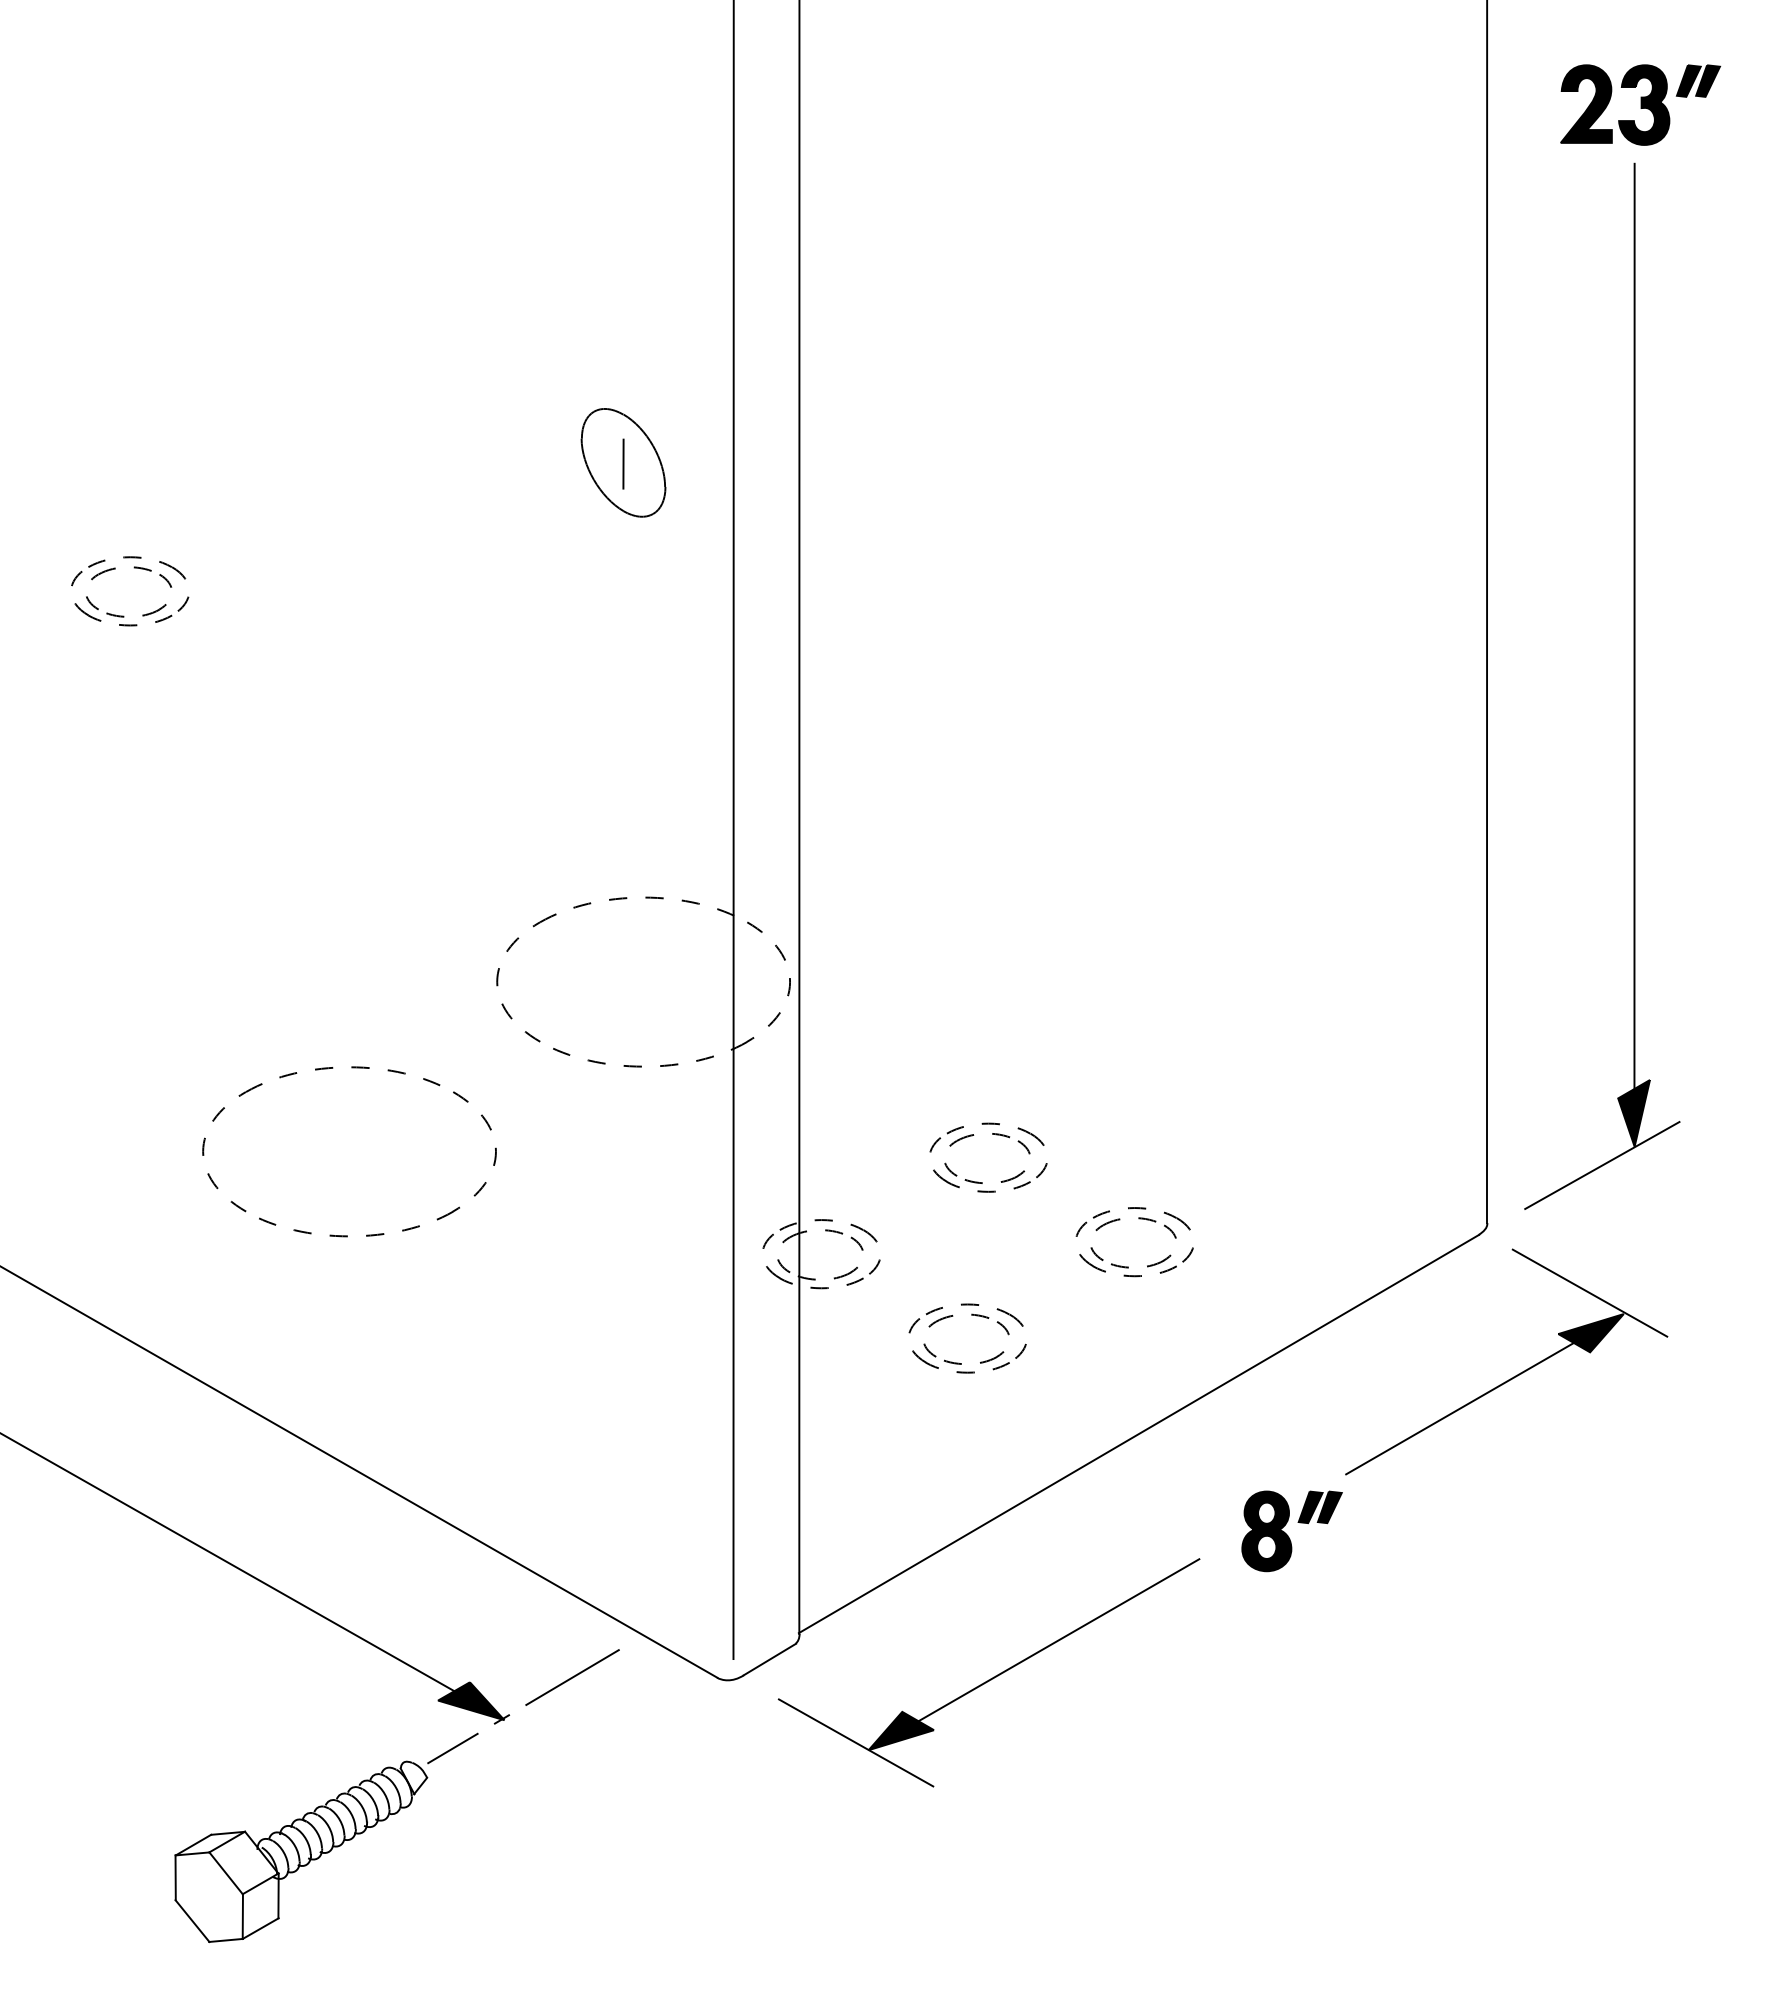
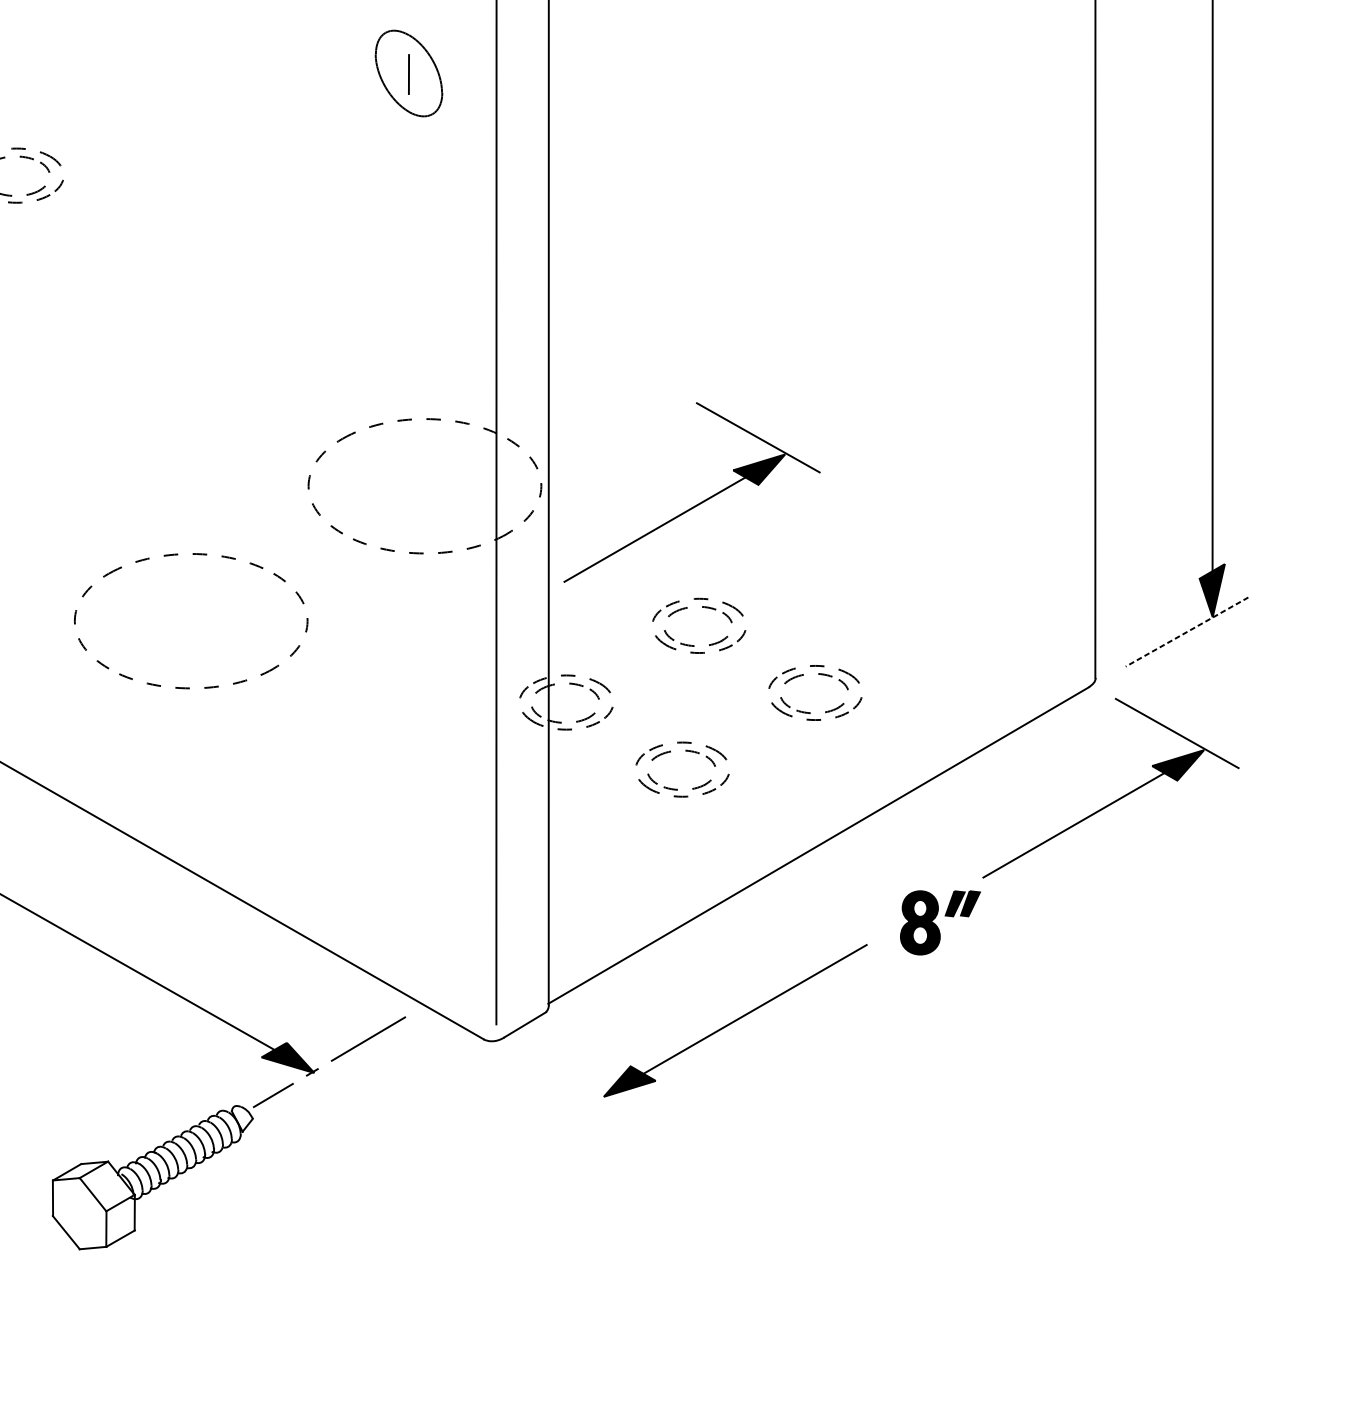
part: (986, 1004) -> (697, 504), added
line: (1602, 1165) -> (1187, 632), solid -> dashed
line: (855, 1742) -> (593, 1090), removed

